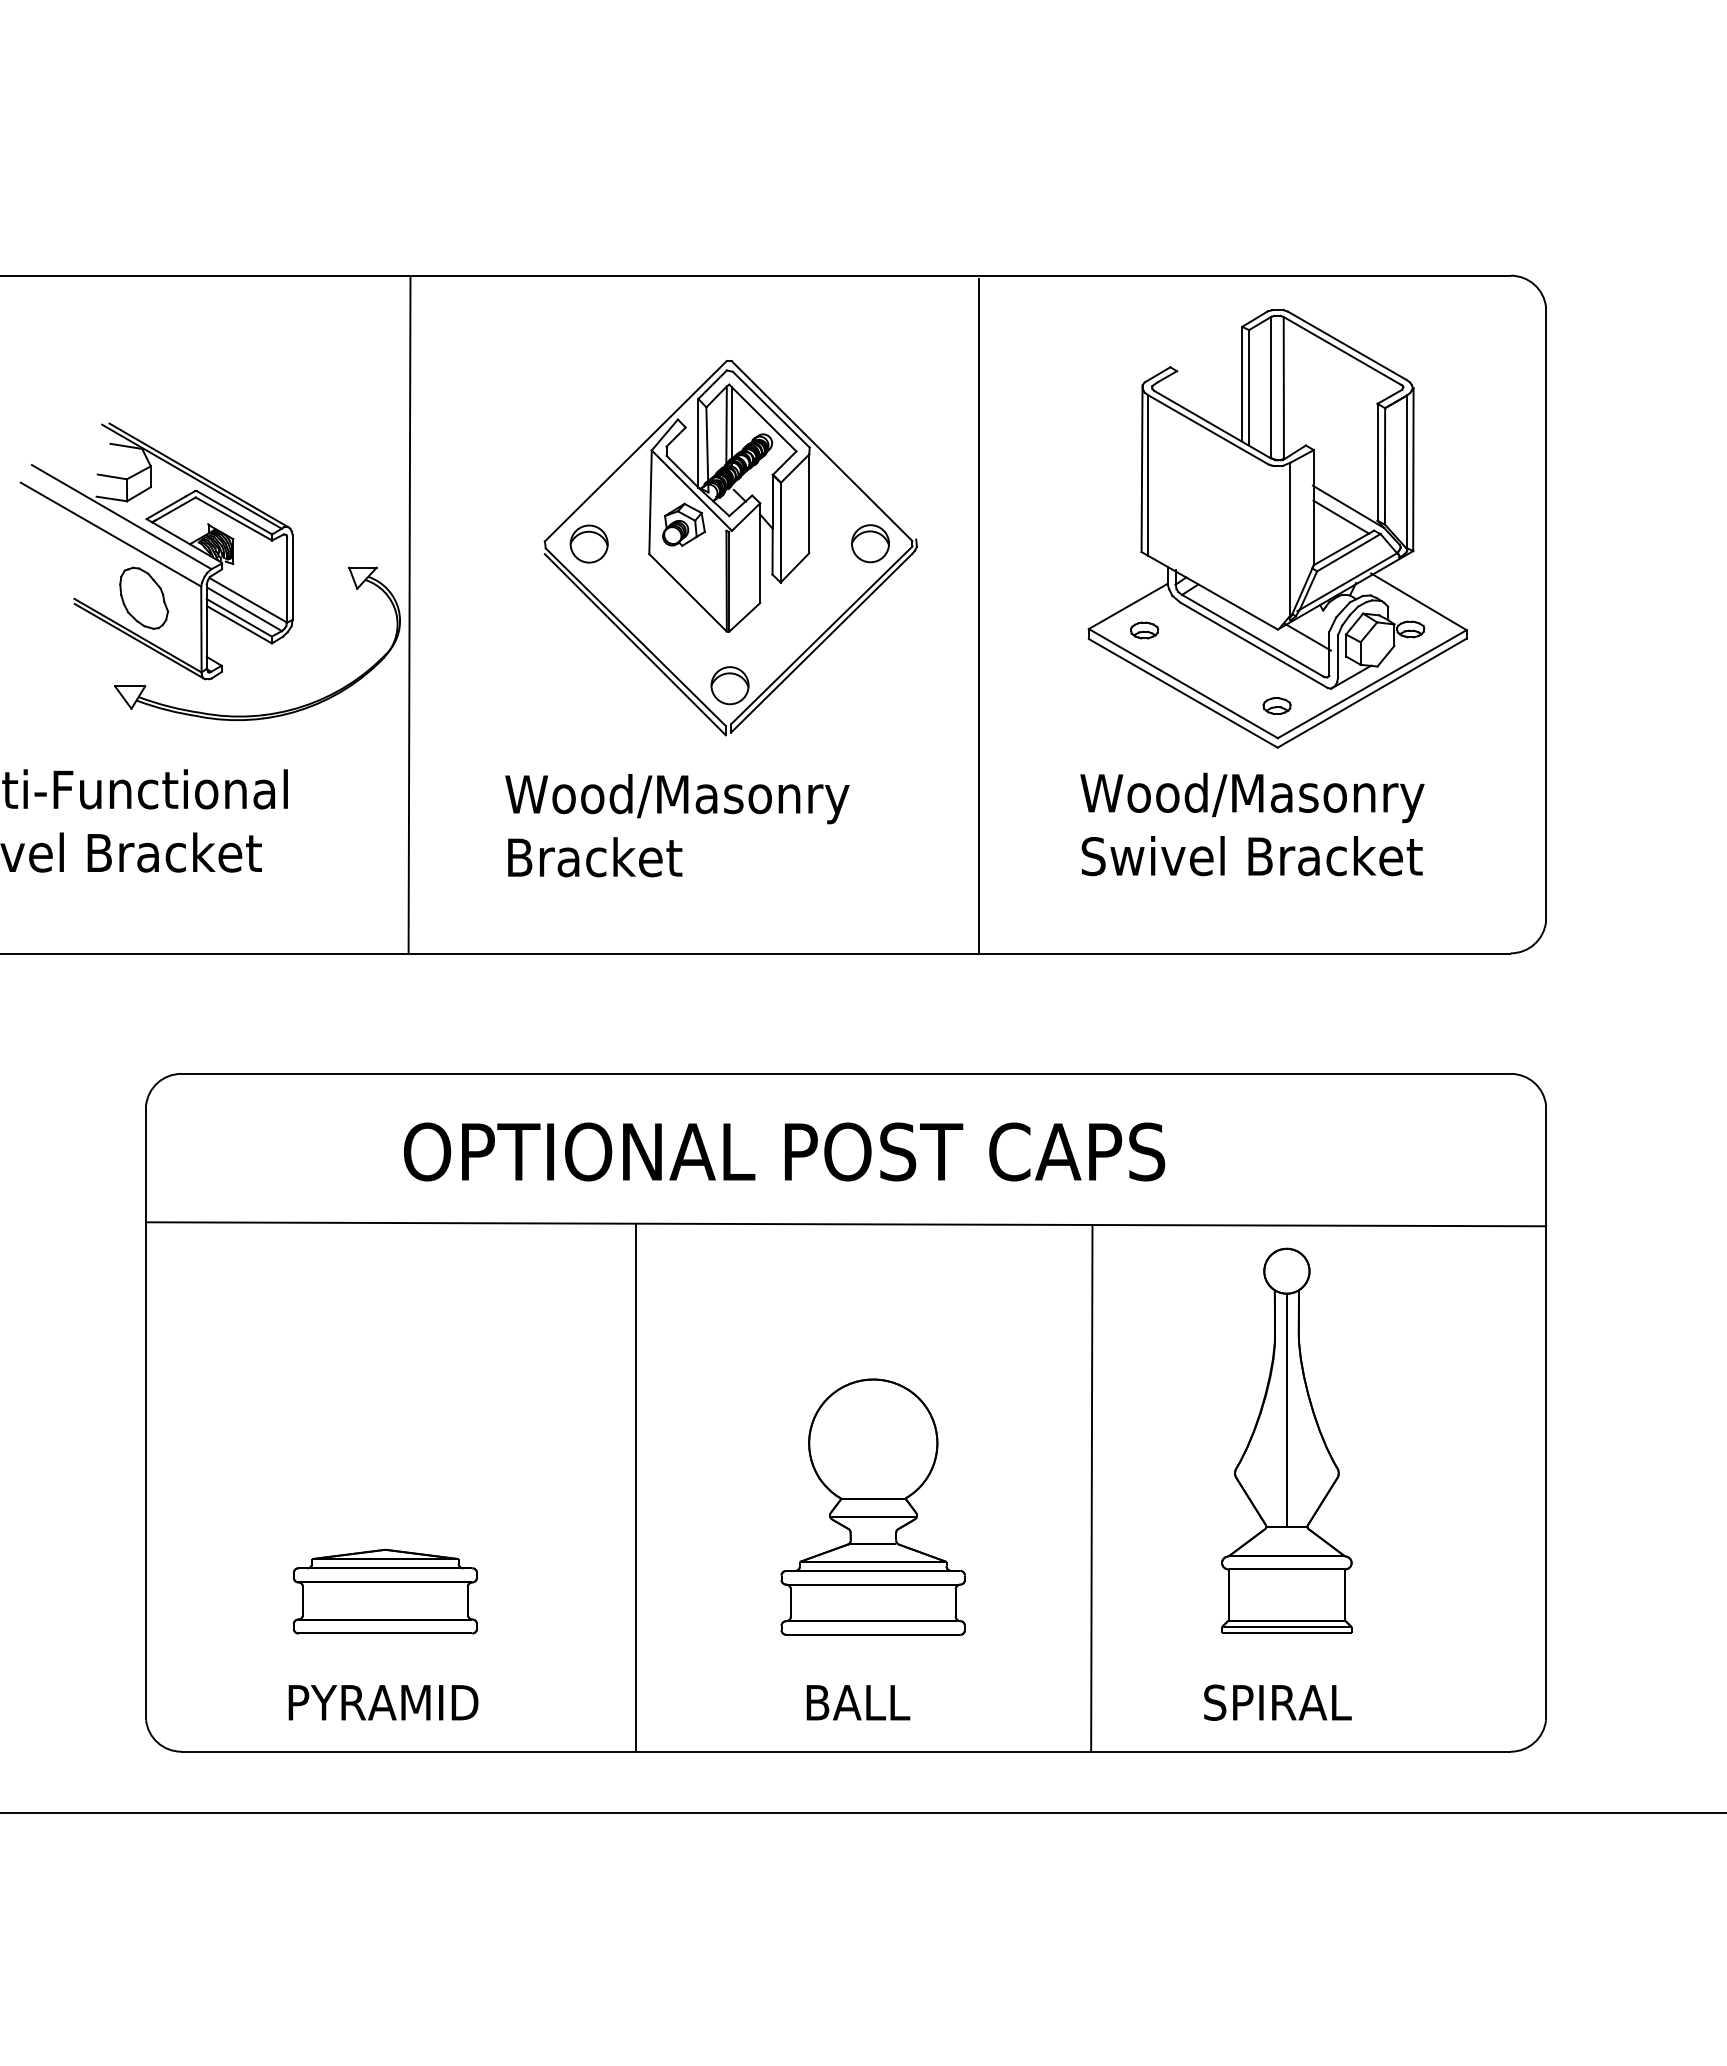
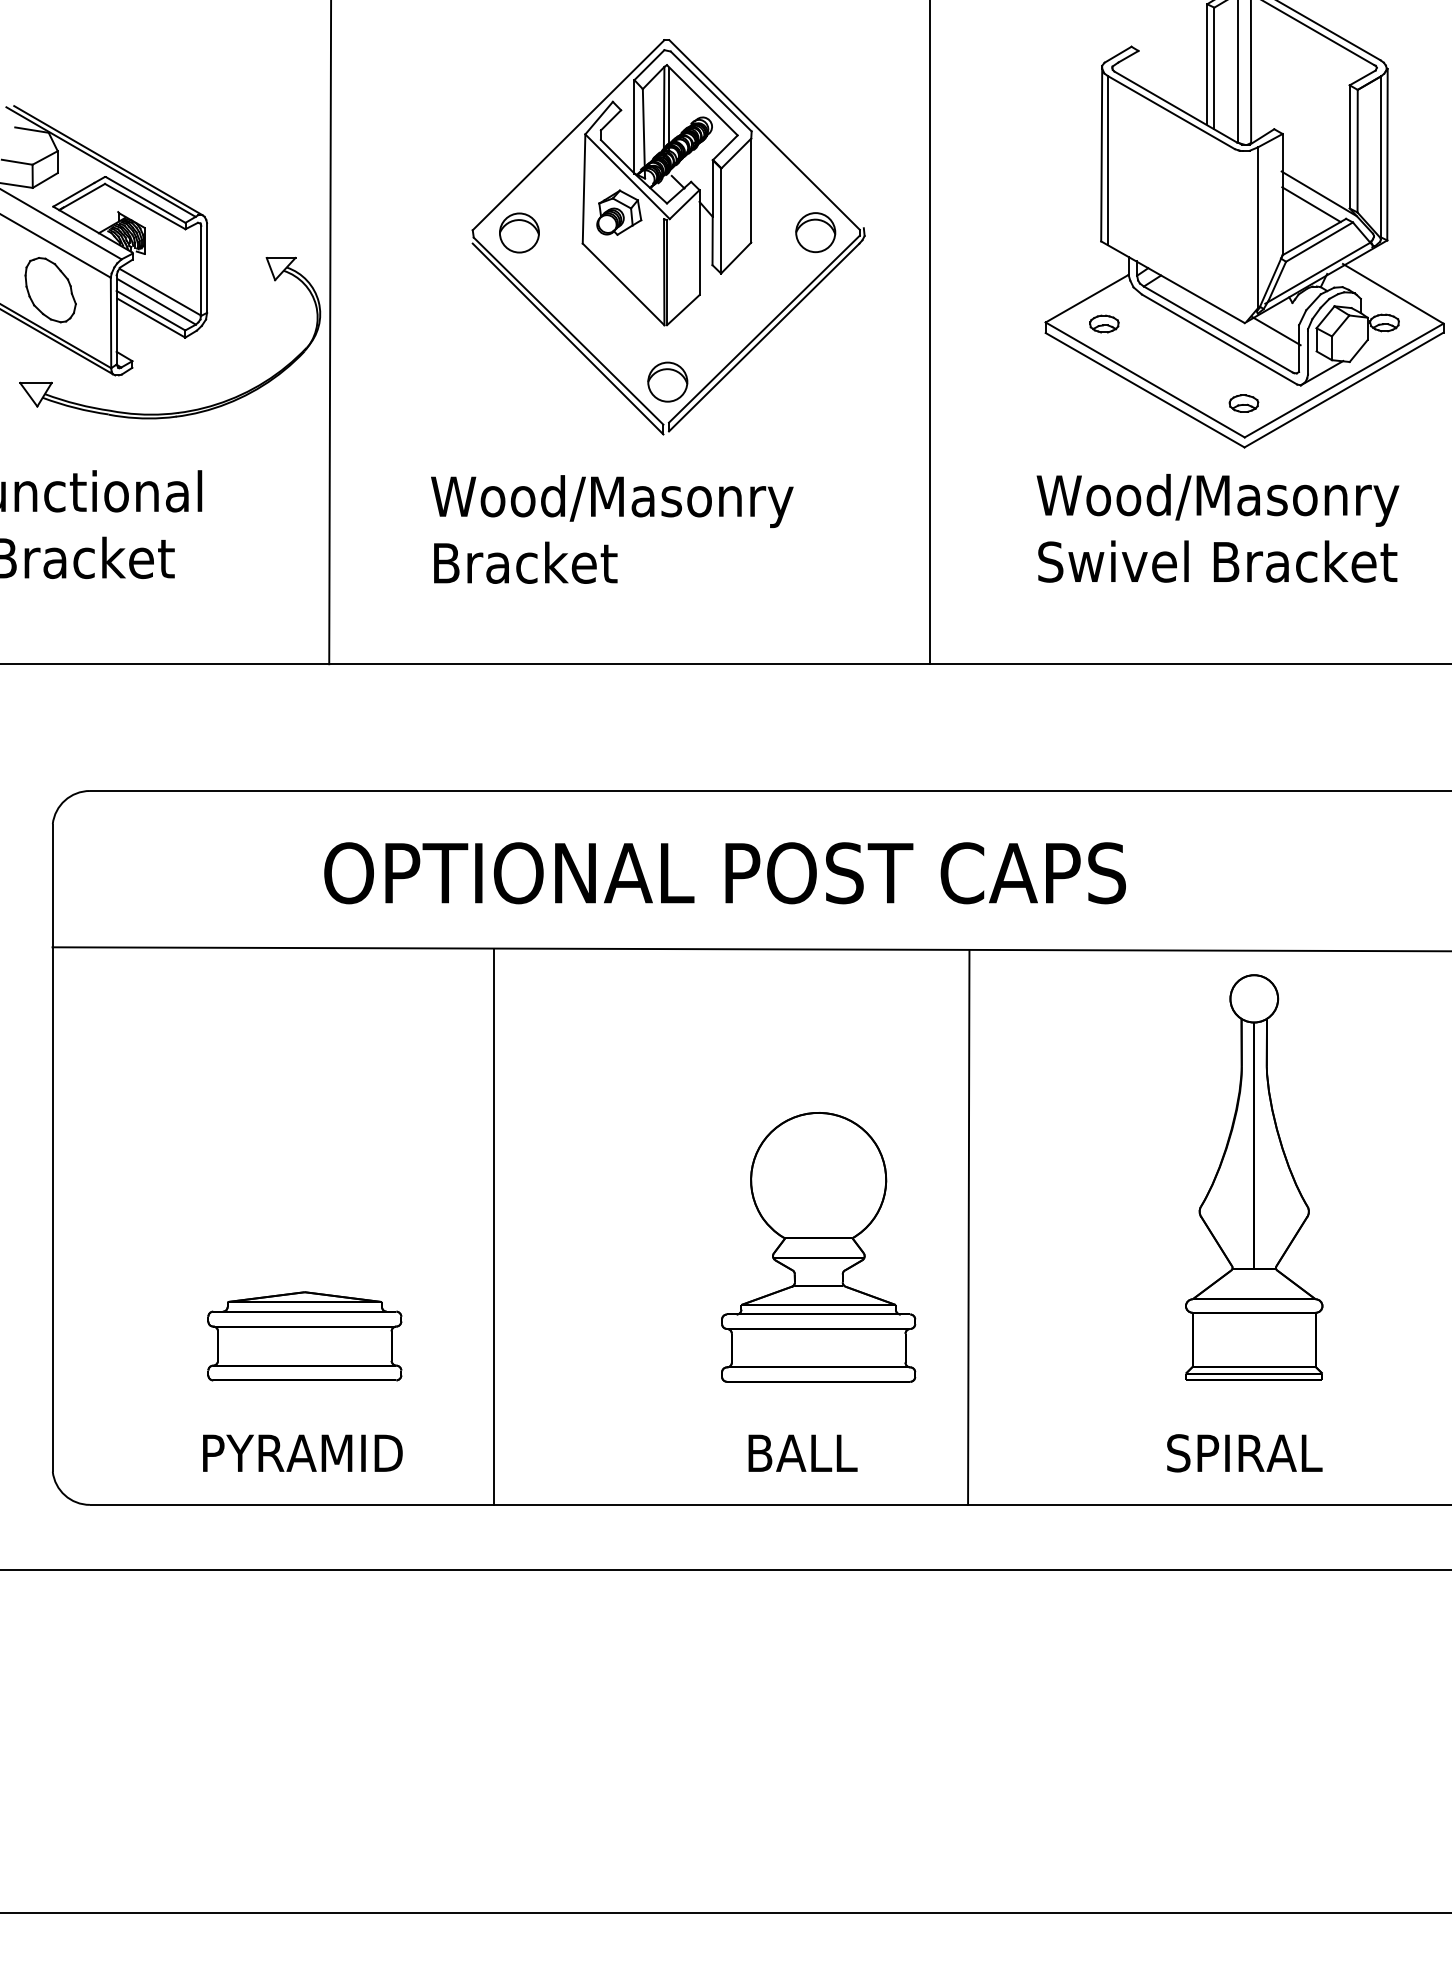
line: (636, 1487) -> (494, 1226), moved
line: (1091, 1487) -> (968, 1226), moved

